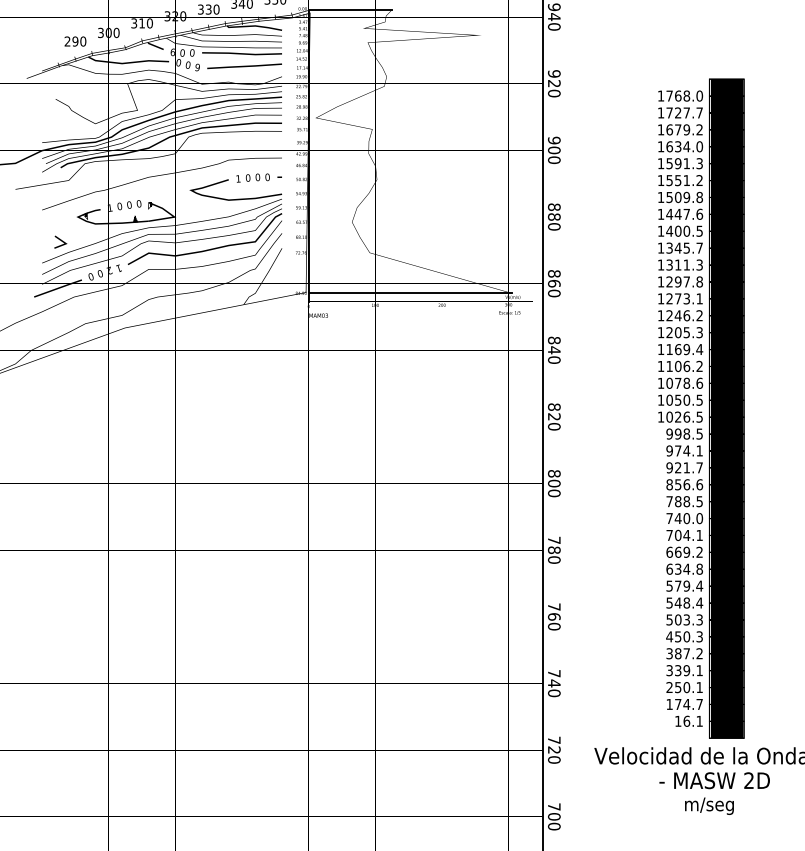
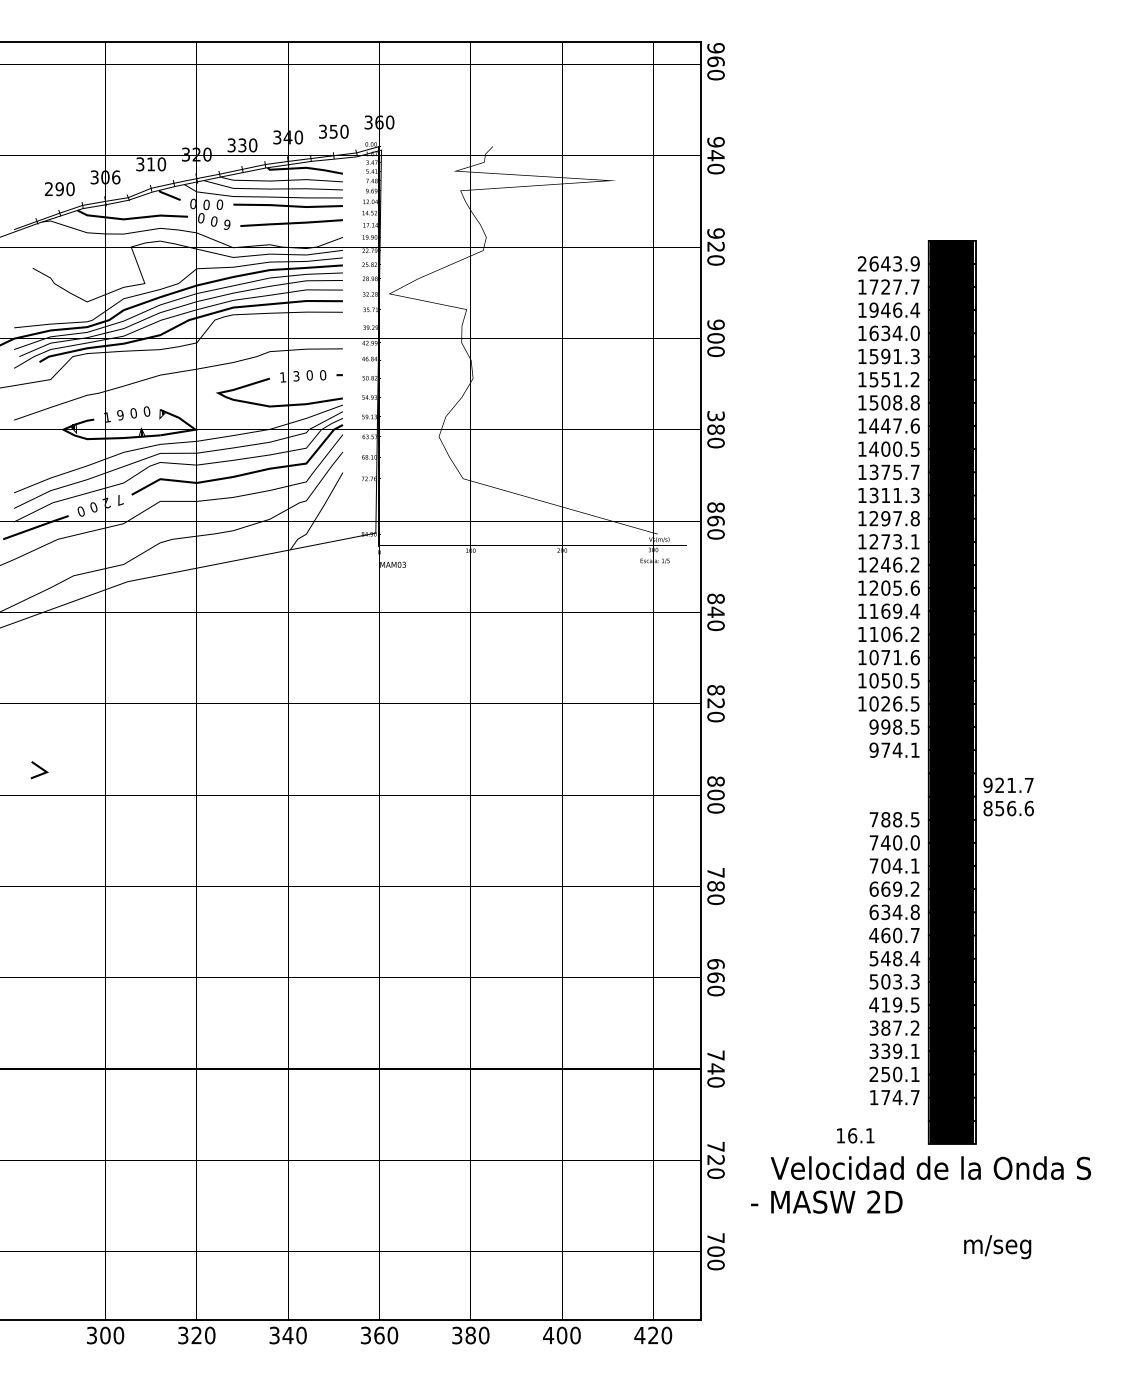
line: (349, 10) -> (435, 146), removed
text: (116, 33) -> (116, 177), 300 -> 306
text: (172, 52) -> (192, 203), 6 -> 0
text: (680, 95) -> (888, 263), 1768.0 -> 2643.9
text: (684, 129) -> (894, 309), 1679.2 -> 1946.4
text: (248, 178) -> (296, 376), 0 -> 3
text: (686, 197) -> (897, 402), 1509.8 -> 1508.8
text: (119, 206) -> (120, 415), 0 -> 9
text: (553, 207) -> (715, 416), 880 -> 380
line: (61, 241) -> (40, 769), moved
text: (677, 247) -> (885, 471), 1345.7 -> 1375.7
text: (119, 267) -> (119, 499), 1 -> 7
line: (410, 293) -> (518, 534), removed
text: (699, 332) -> (914, 587), 1205.3 -> 1205.6
text: (686, 383) -> (897, 657), 1078.6 -> 1071.6
text: (684, 475) -> (1008, 796), moved
text: (684, 586) -> (894, 935), 579.4 -> 460.7
text: (553, 607) -> (715, 964), 760 -> 660
text: (688, 636) -> (900, 1004), 450.3 -> 419.5
text: (688, 721) -> (855, 1135), moved
text: (714, 780) -> (826, 1201), moved
text: (709, 806) -> (997, 1247), moved

